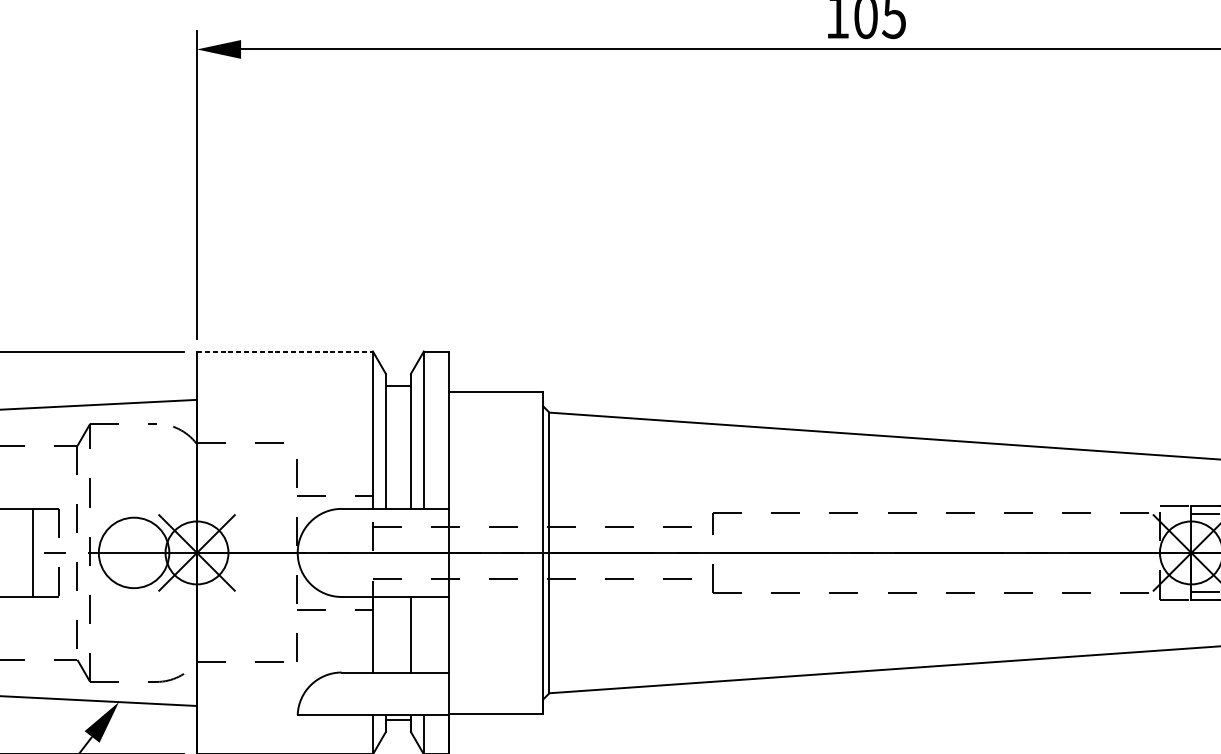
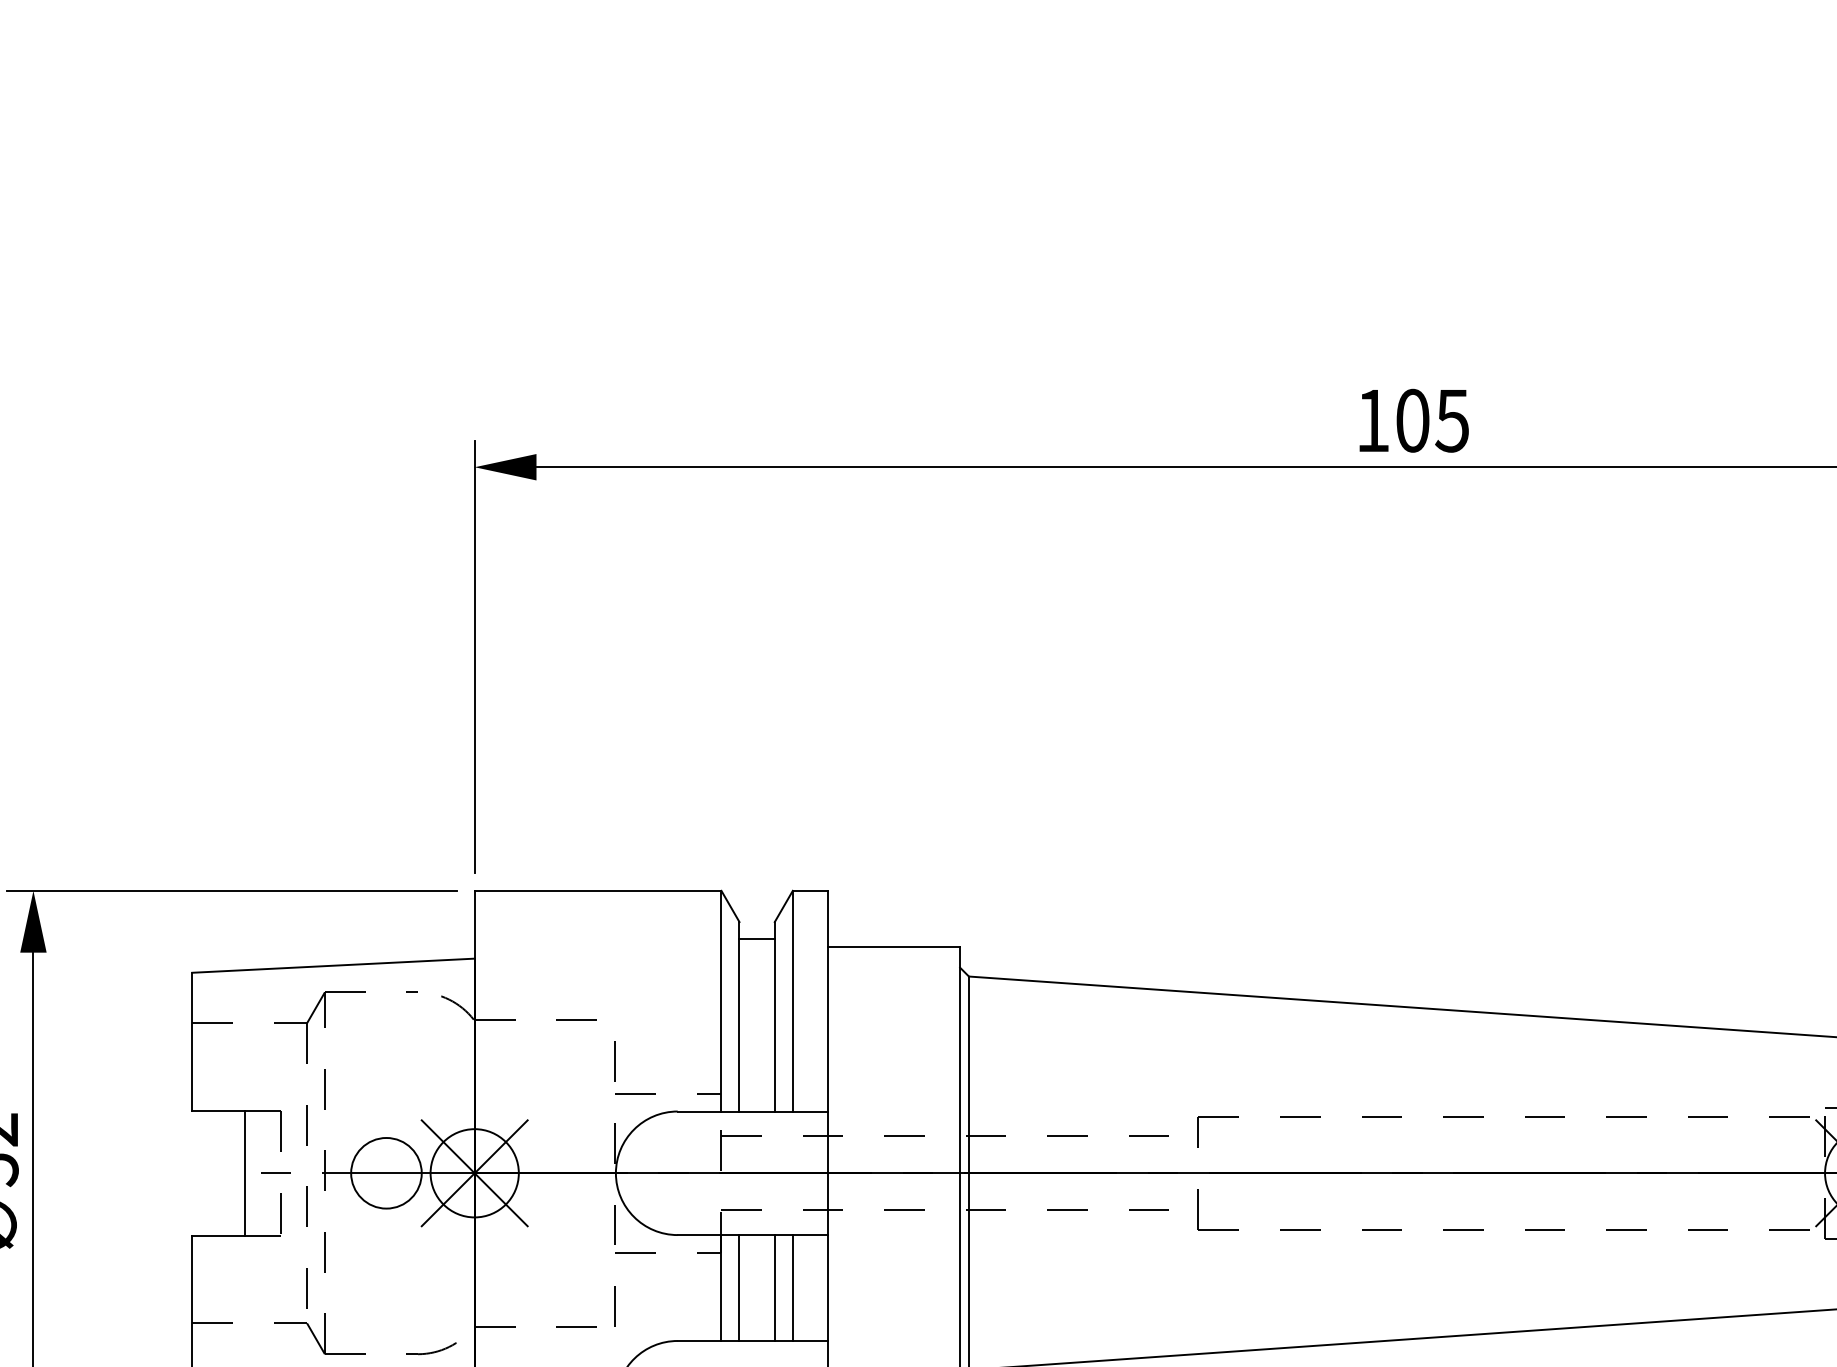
line: (285, 351) -> (598, 890), dashed -> solid
circle: (134, 552) -> (386, 1172), size x0.71
line: (385, 634) -> (739, 1287), added
line: (423, 634) -> (792, 1287), added

